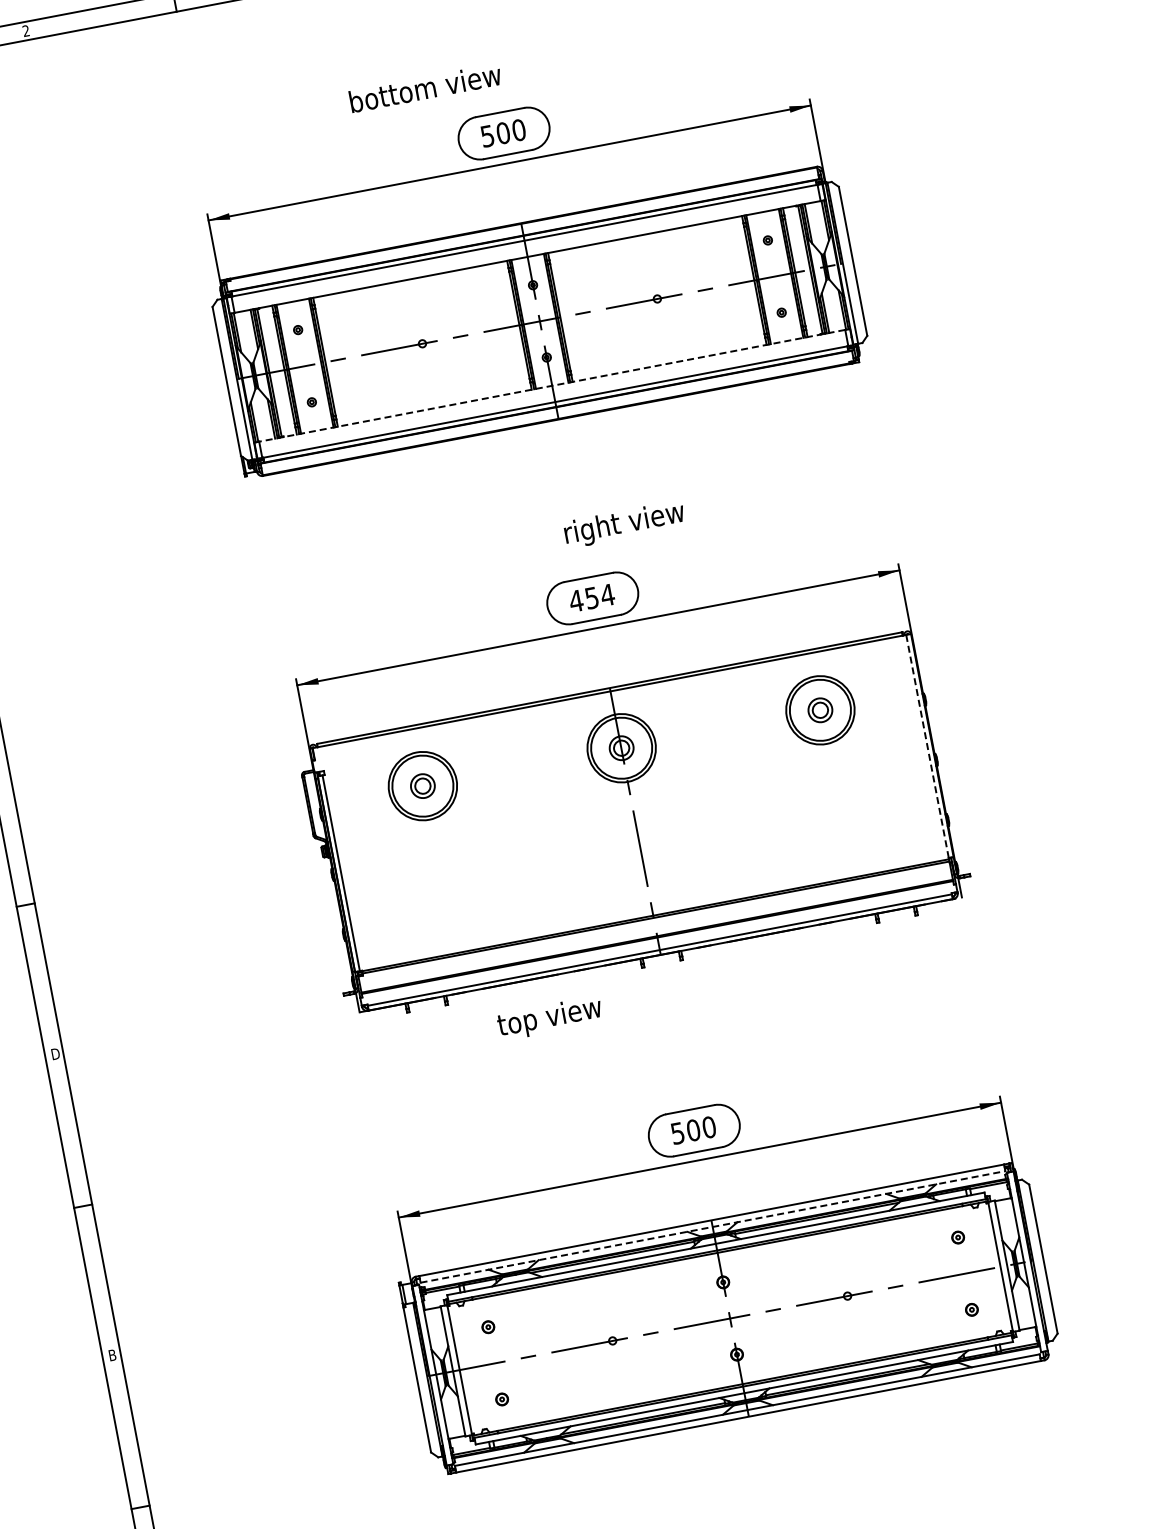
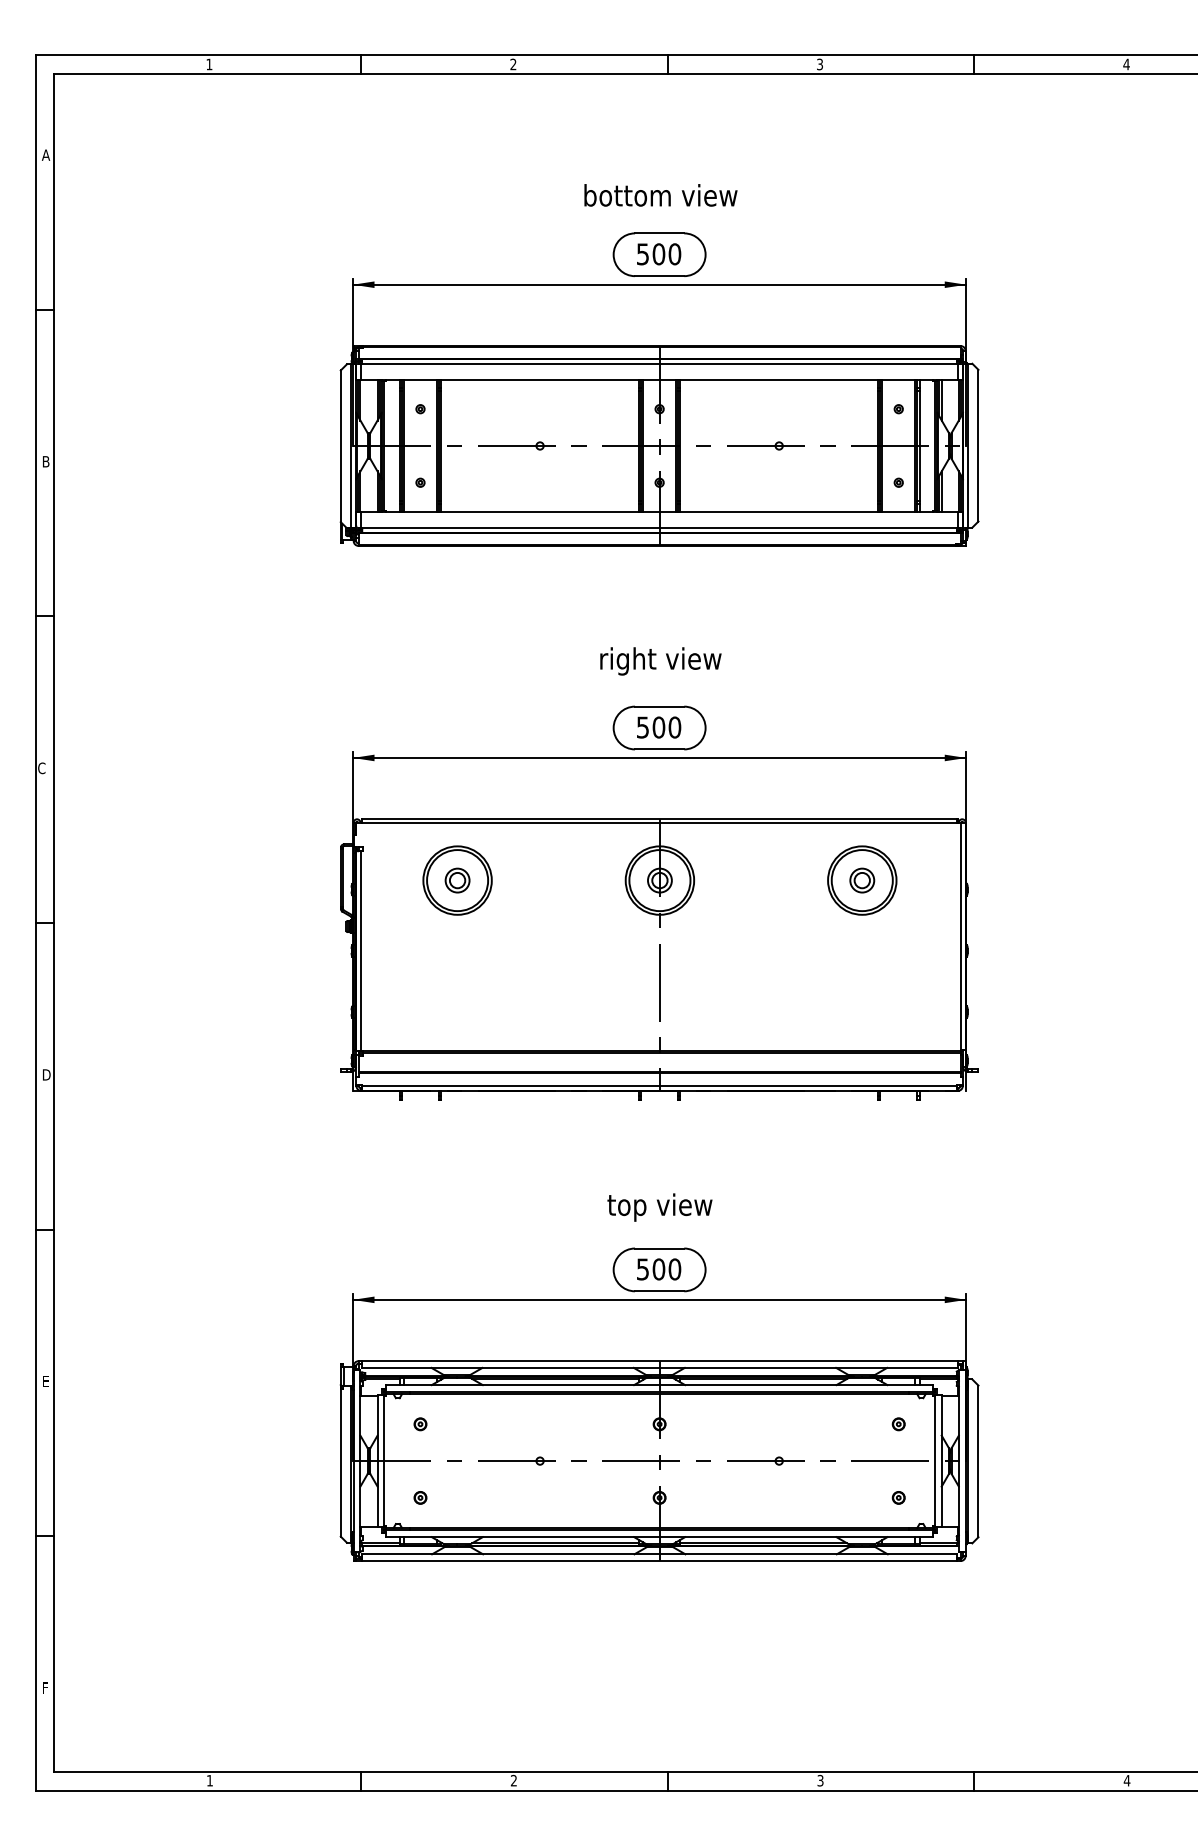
text: (26, 31) -> (209, 64), 2 -> 1
text: (425, 88) -> (660, 195), moved
line: (552, 385) -> (659, 511), dashed -> solid
text: (624, 524) -> (660, 661), moved
text: (591, 598) -> (658, 727), 454 -> 500
line: (927, 746) -> (960, 936), dashed -> solid
text: (549, 1018) -> (659, 1207), moved
line: (712, 1226) -> (659, 1367), dashed -> solid
text: (112, 1355) -> (46, 1381), B -> E

